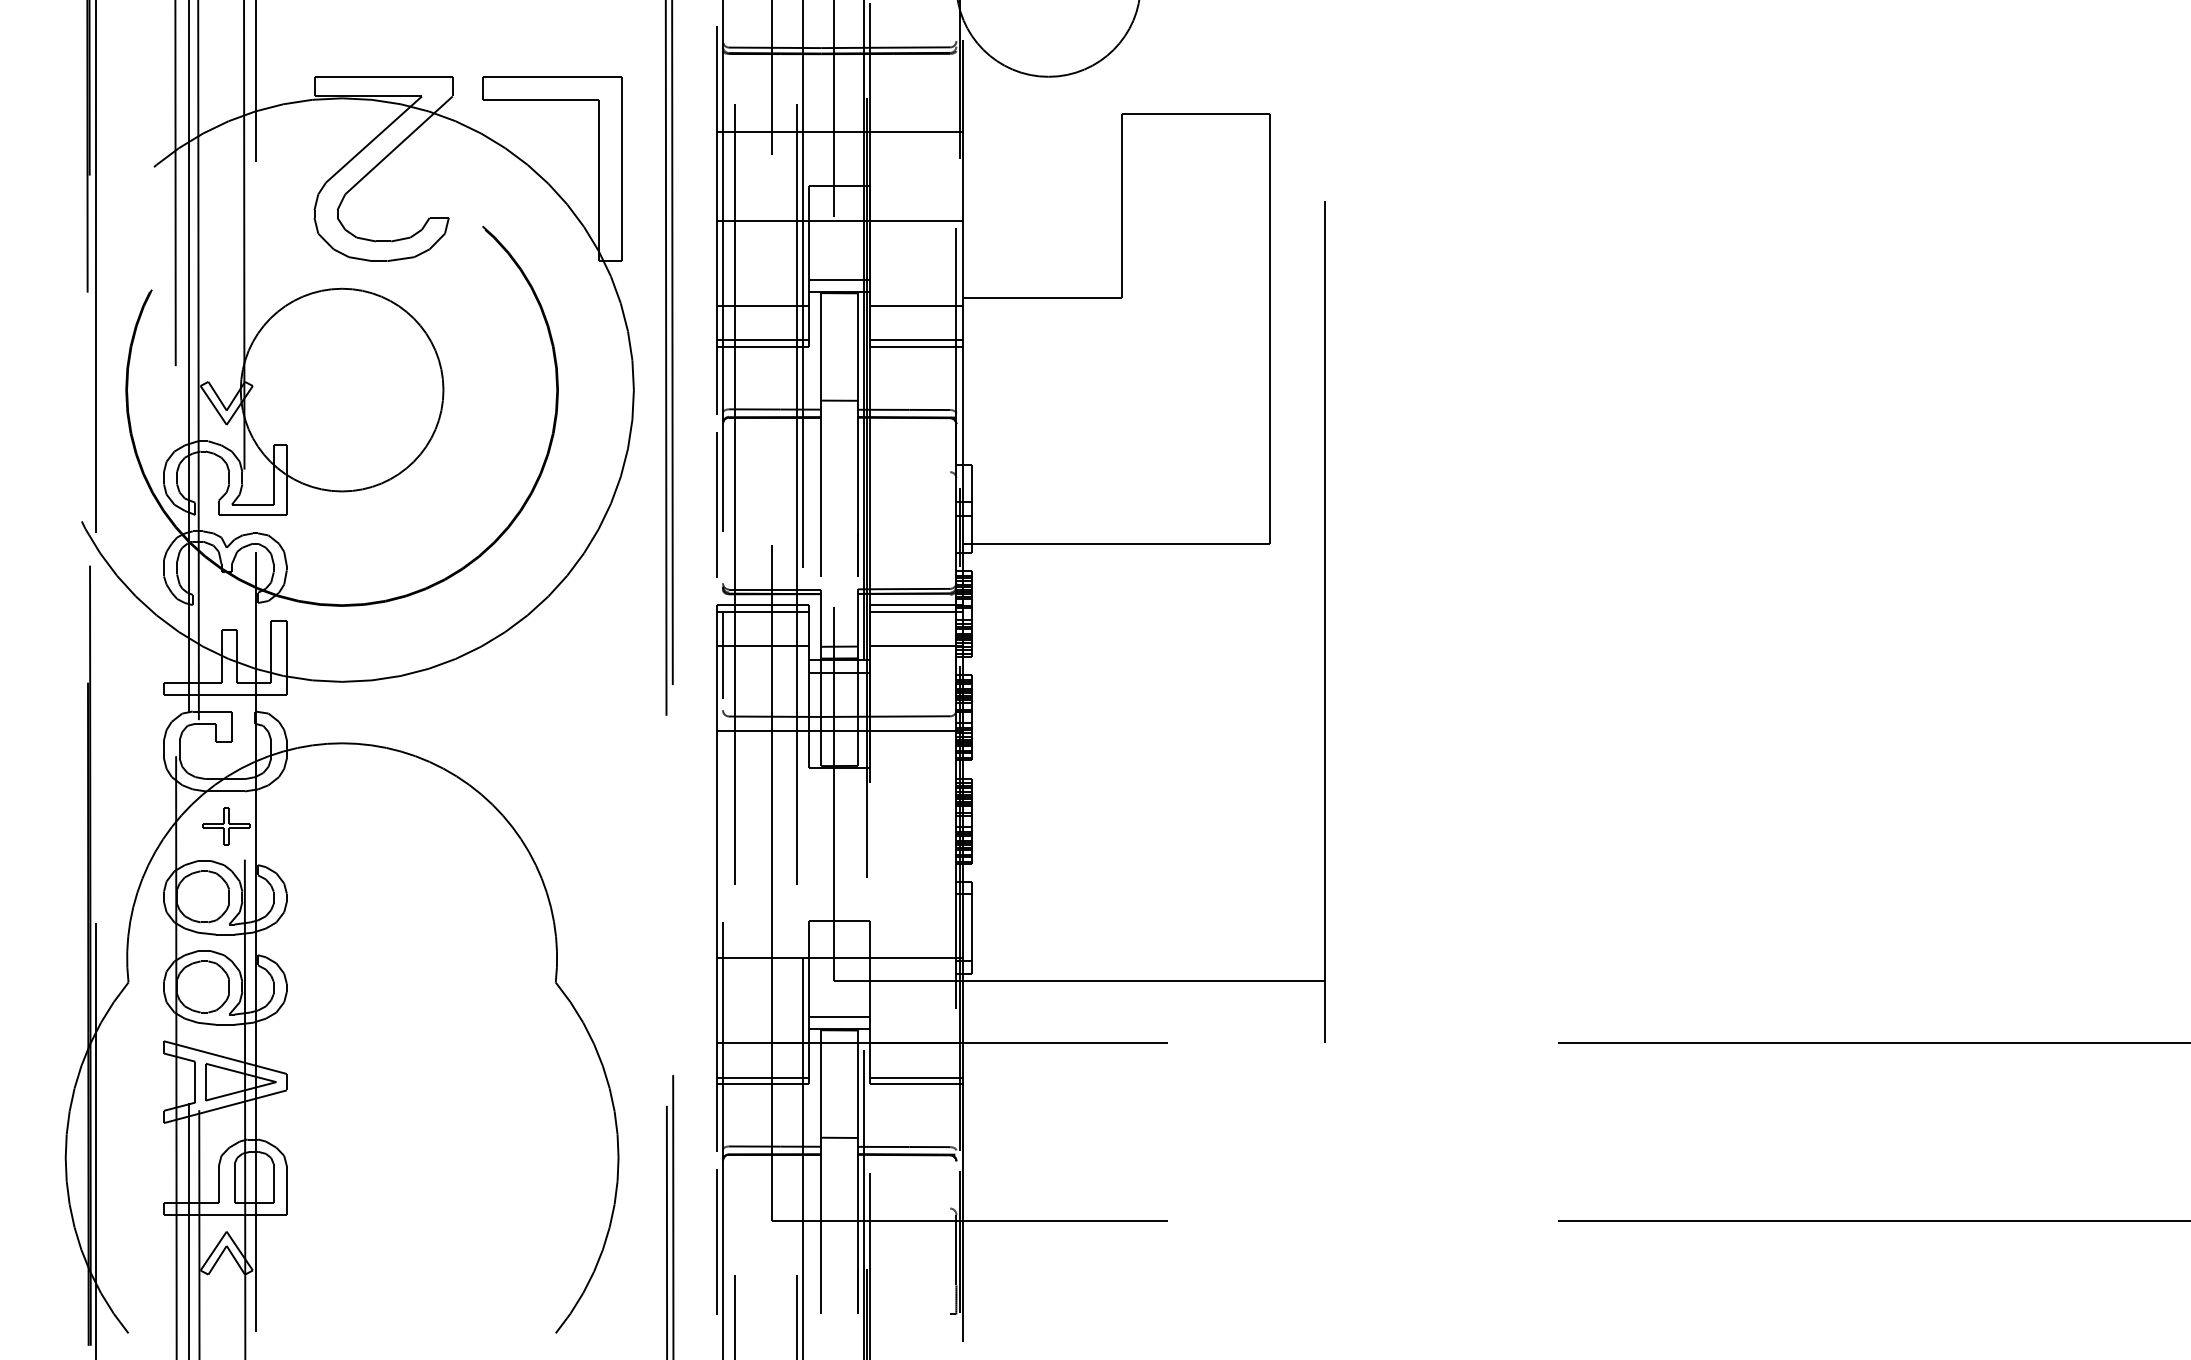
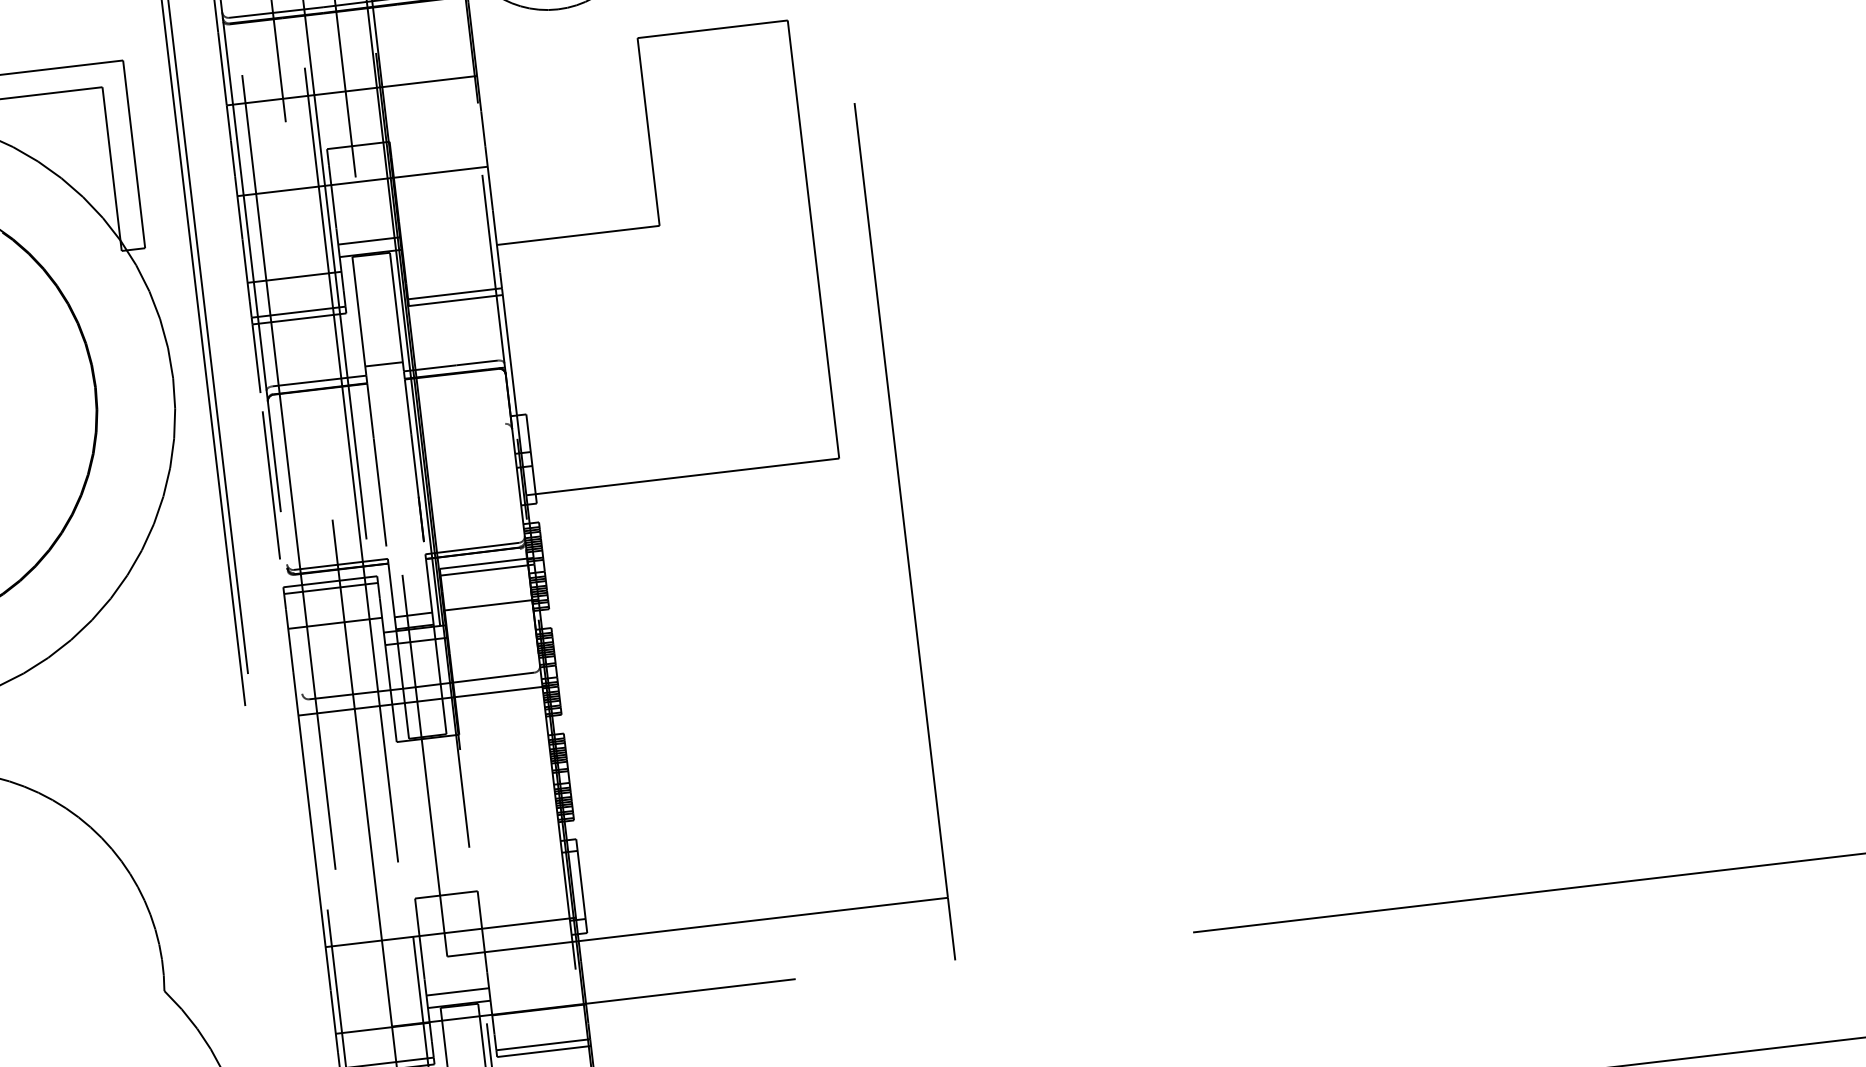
line: (916, 306) -> (451, 259), removed
line: (722, 655) -> (295, 637), removed

